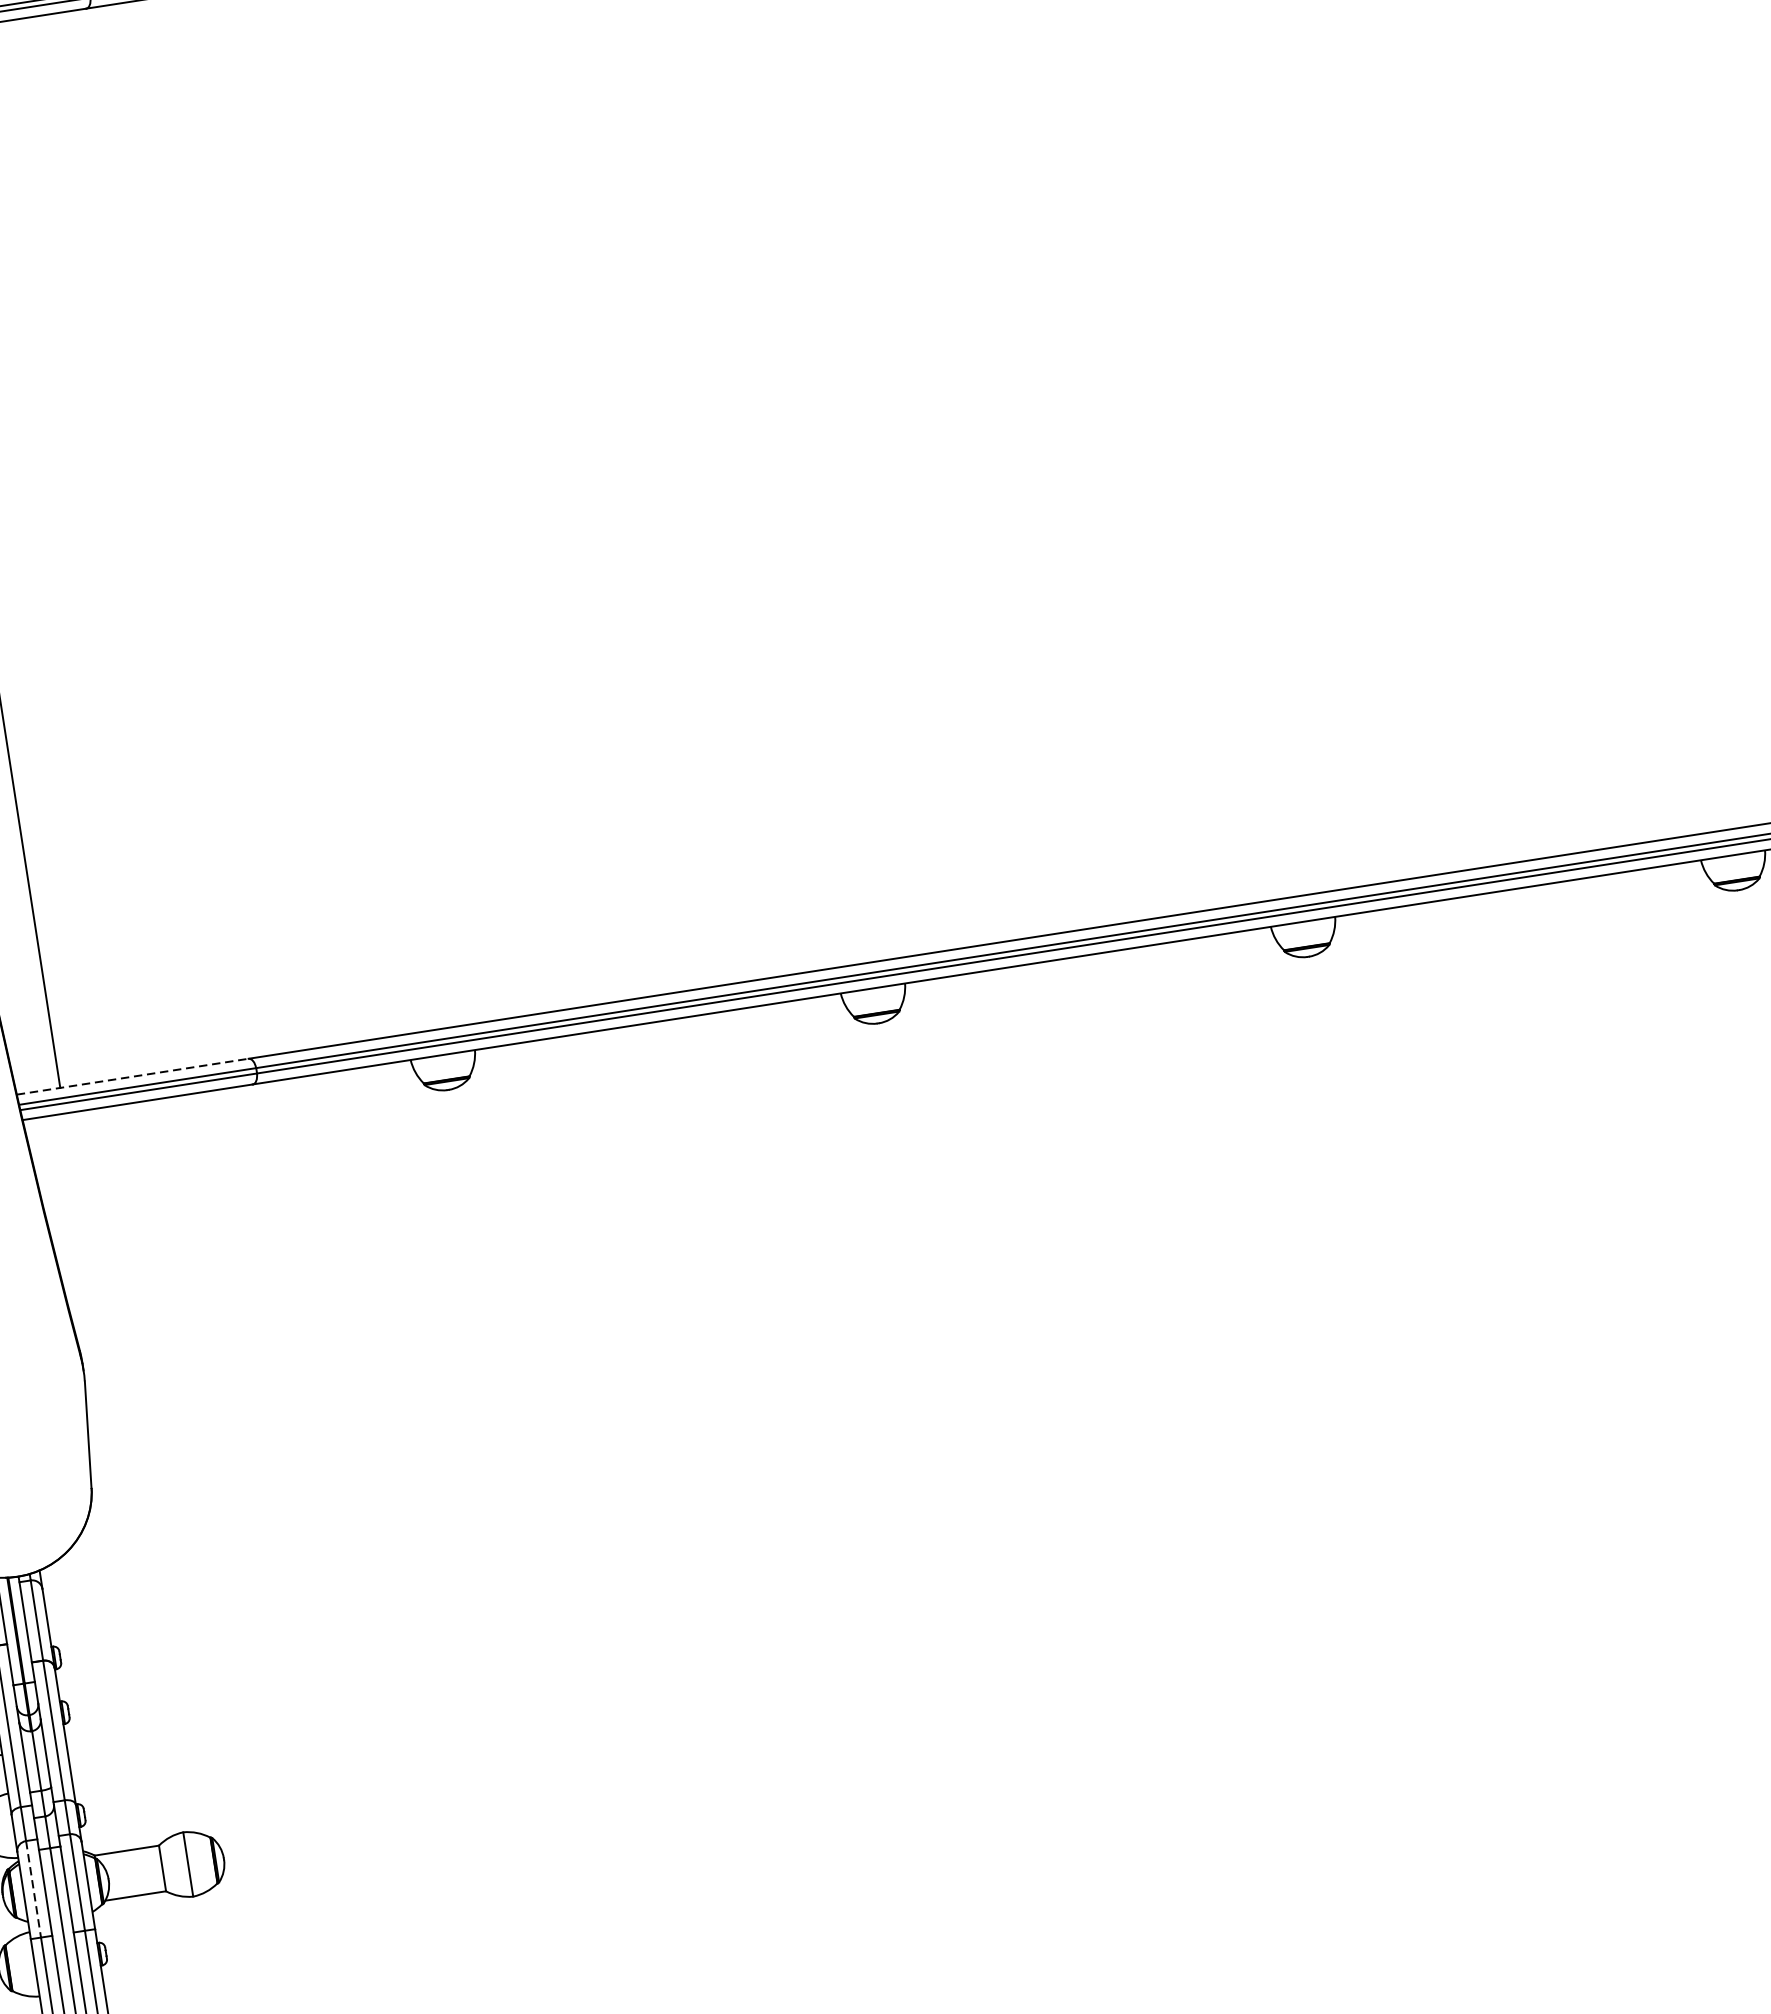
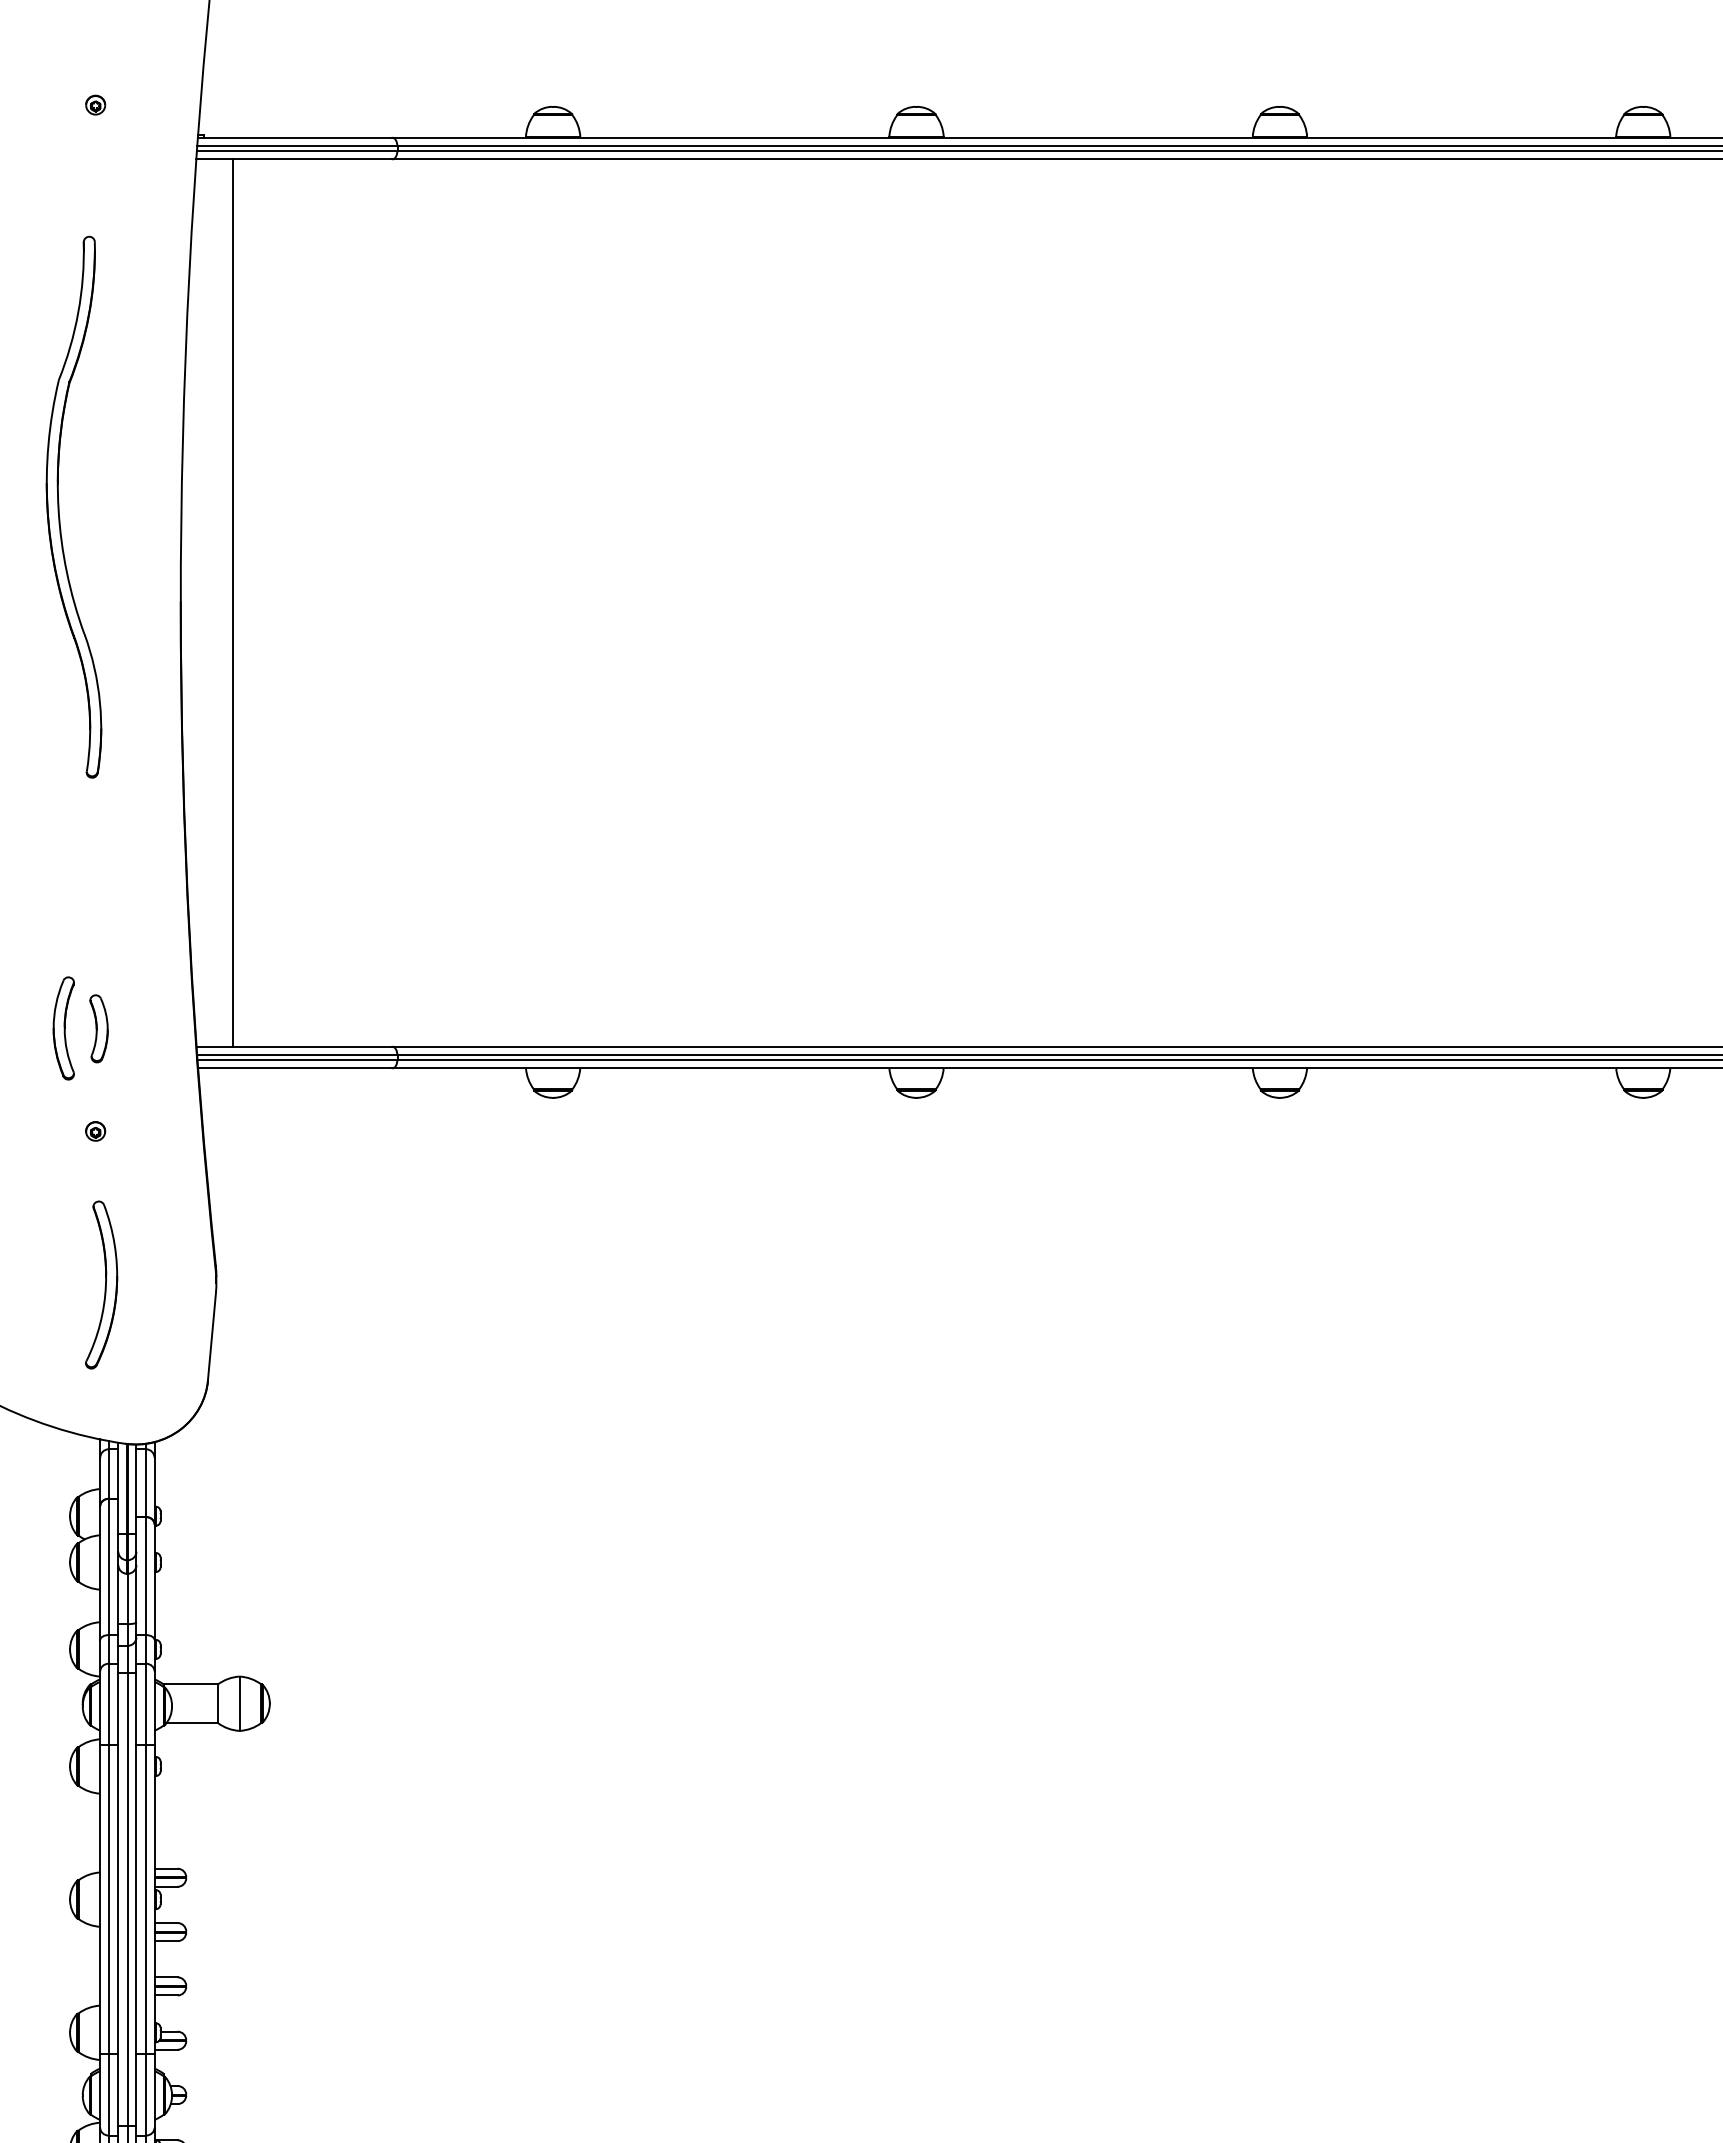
line: (132, 1076) -> (294, 1046), dashed -> solid
line: (33, 1889) -> (108, 1704), dashed -> solid

